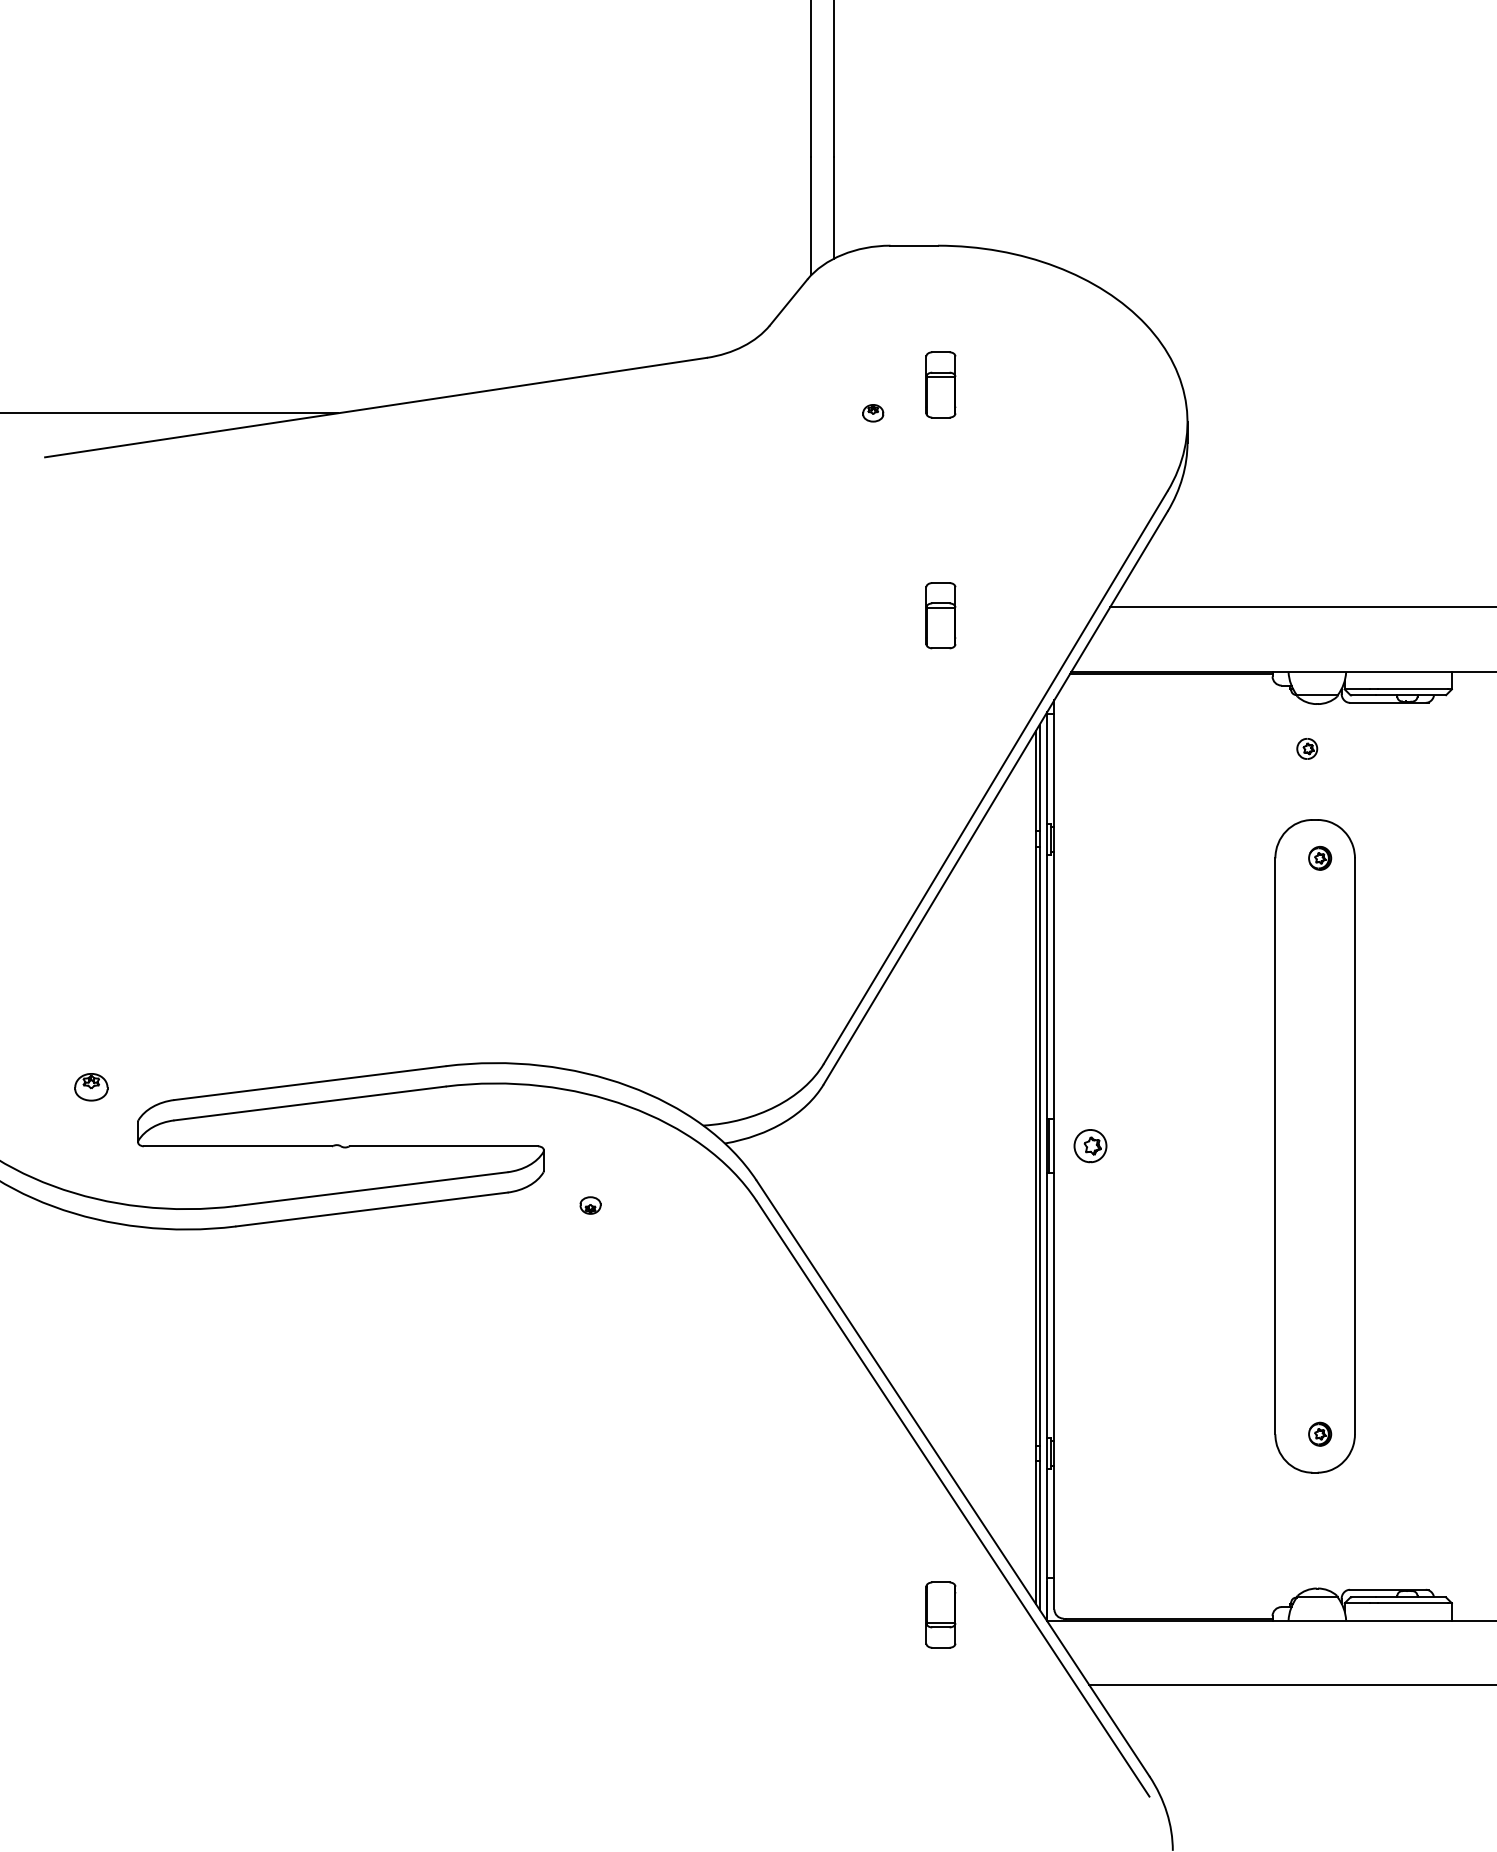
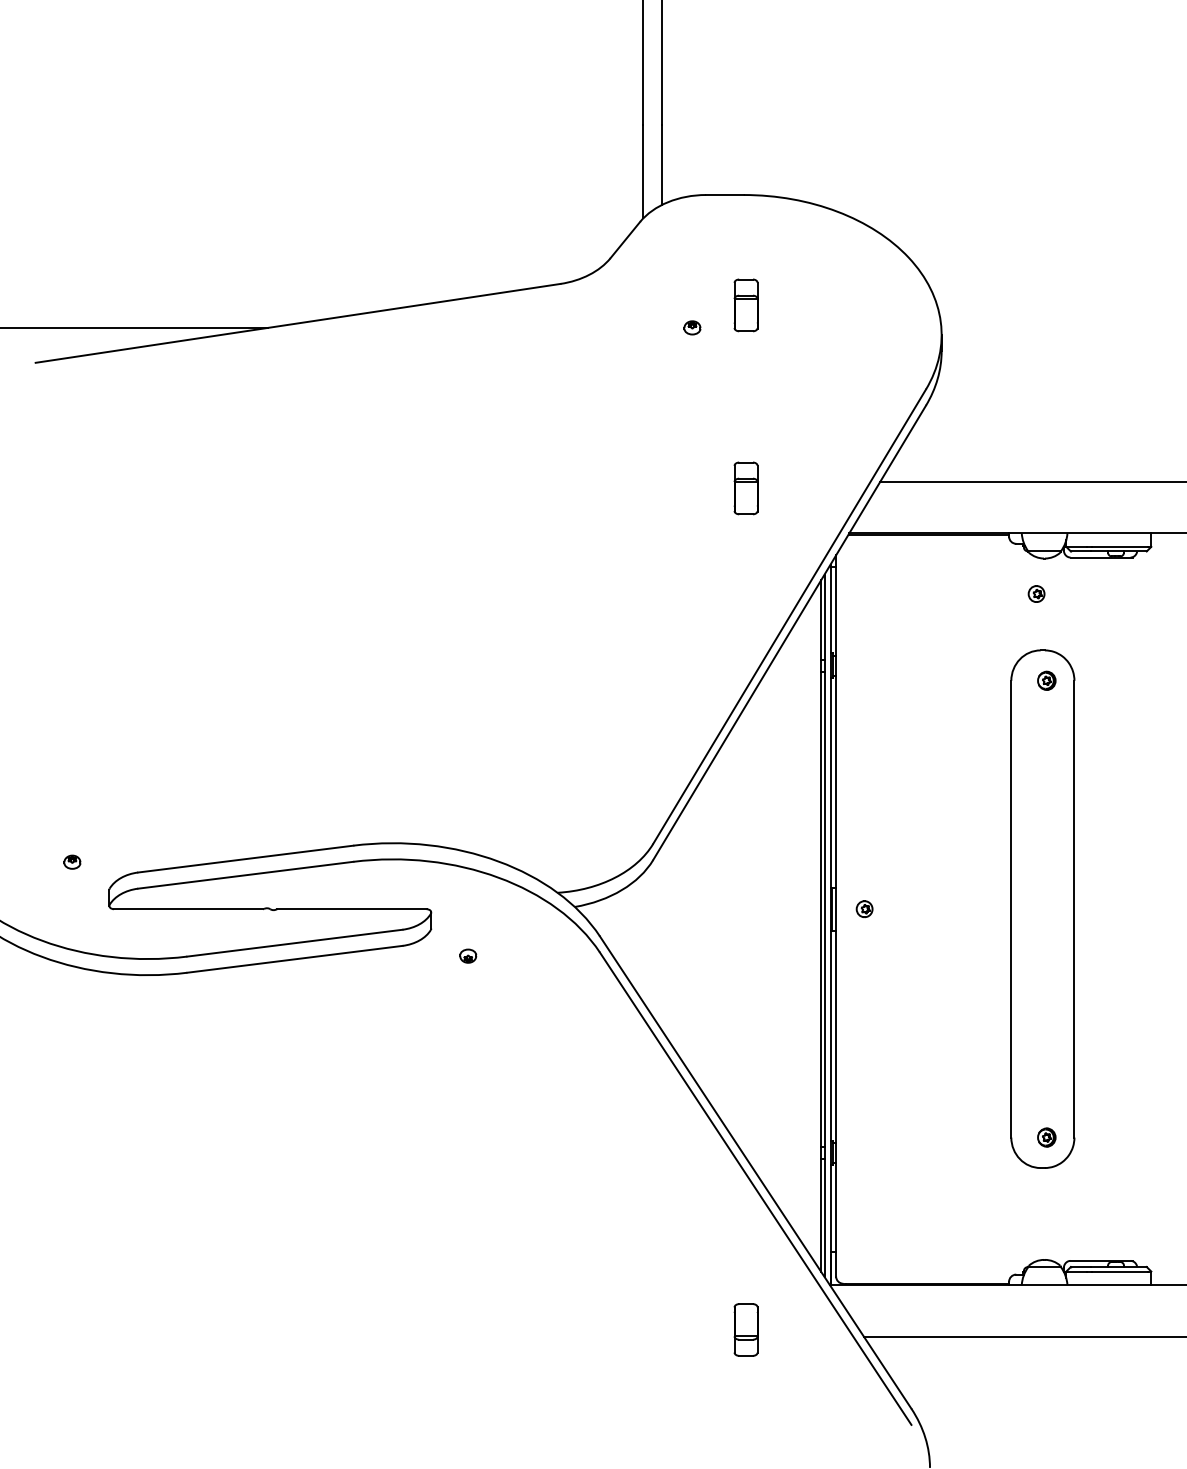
part: (91, 1086) -> (72, 861), size x0.62
part: (1090, 1146) -> (864, 909), size x0.62
part: (940, 1614) -> (745, 1329), moved

